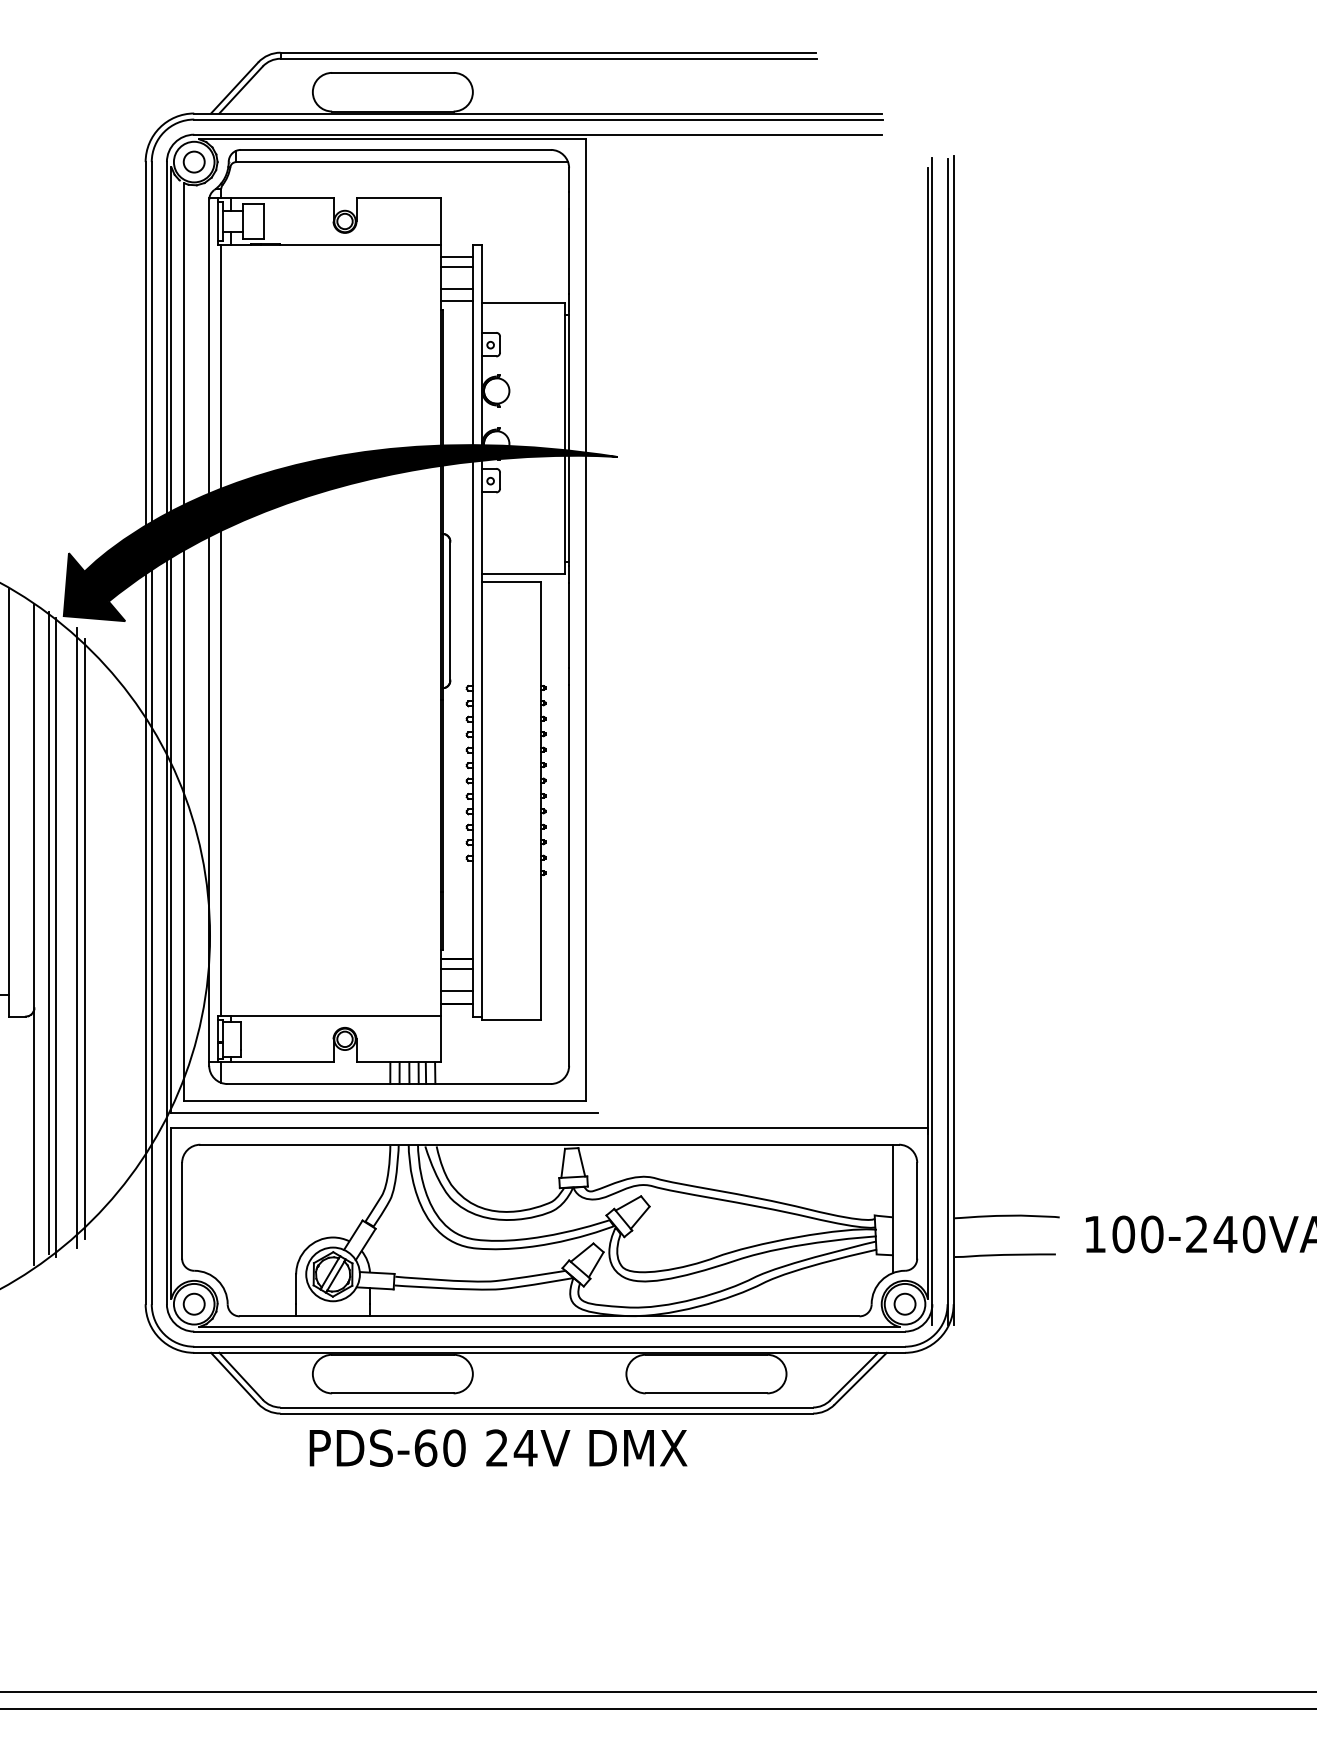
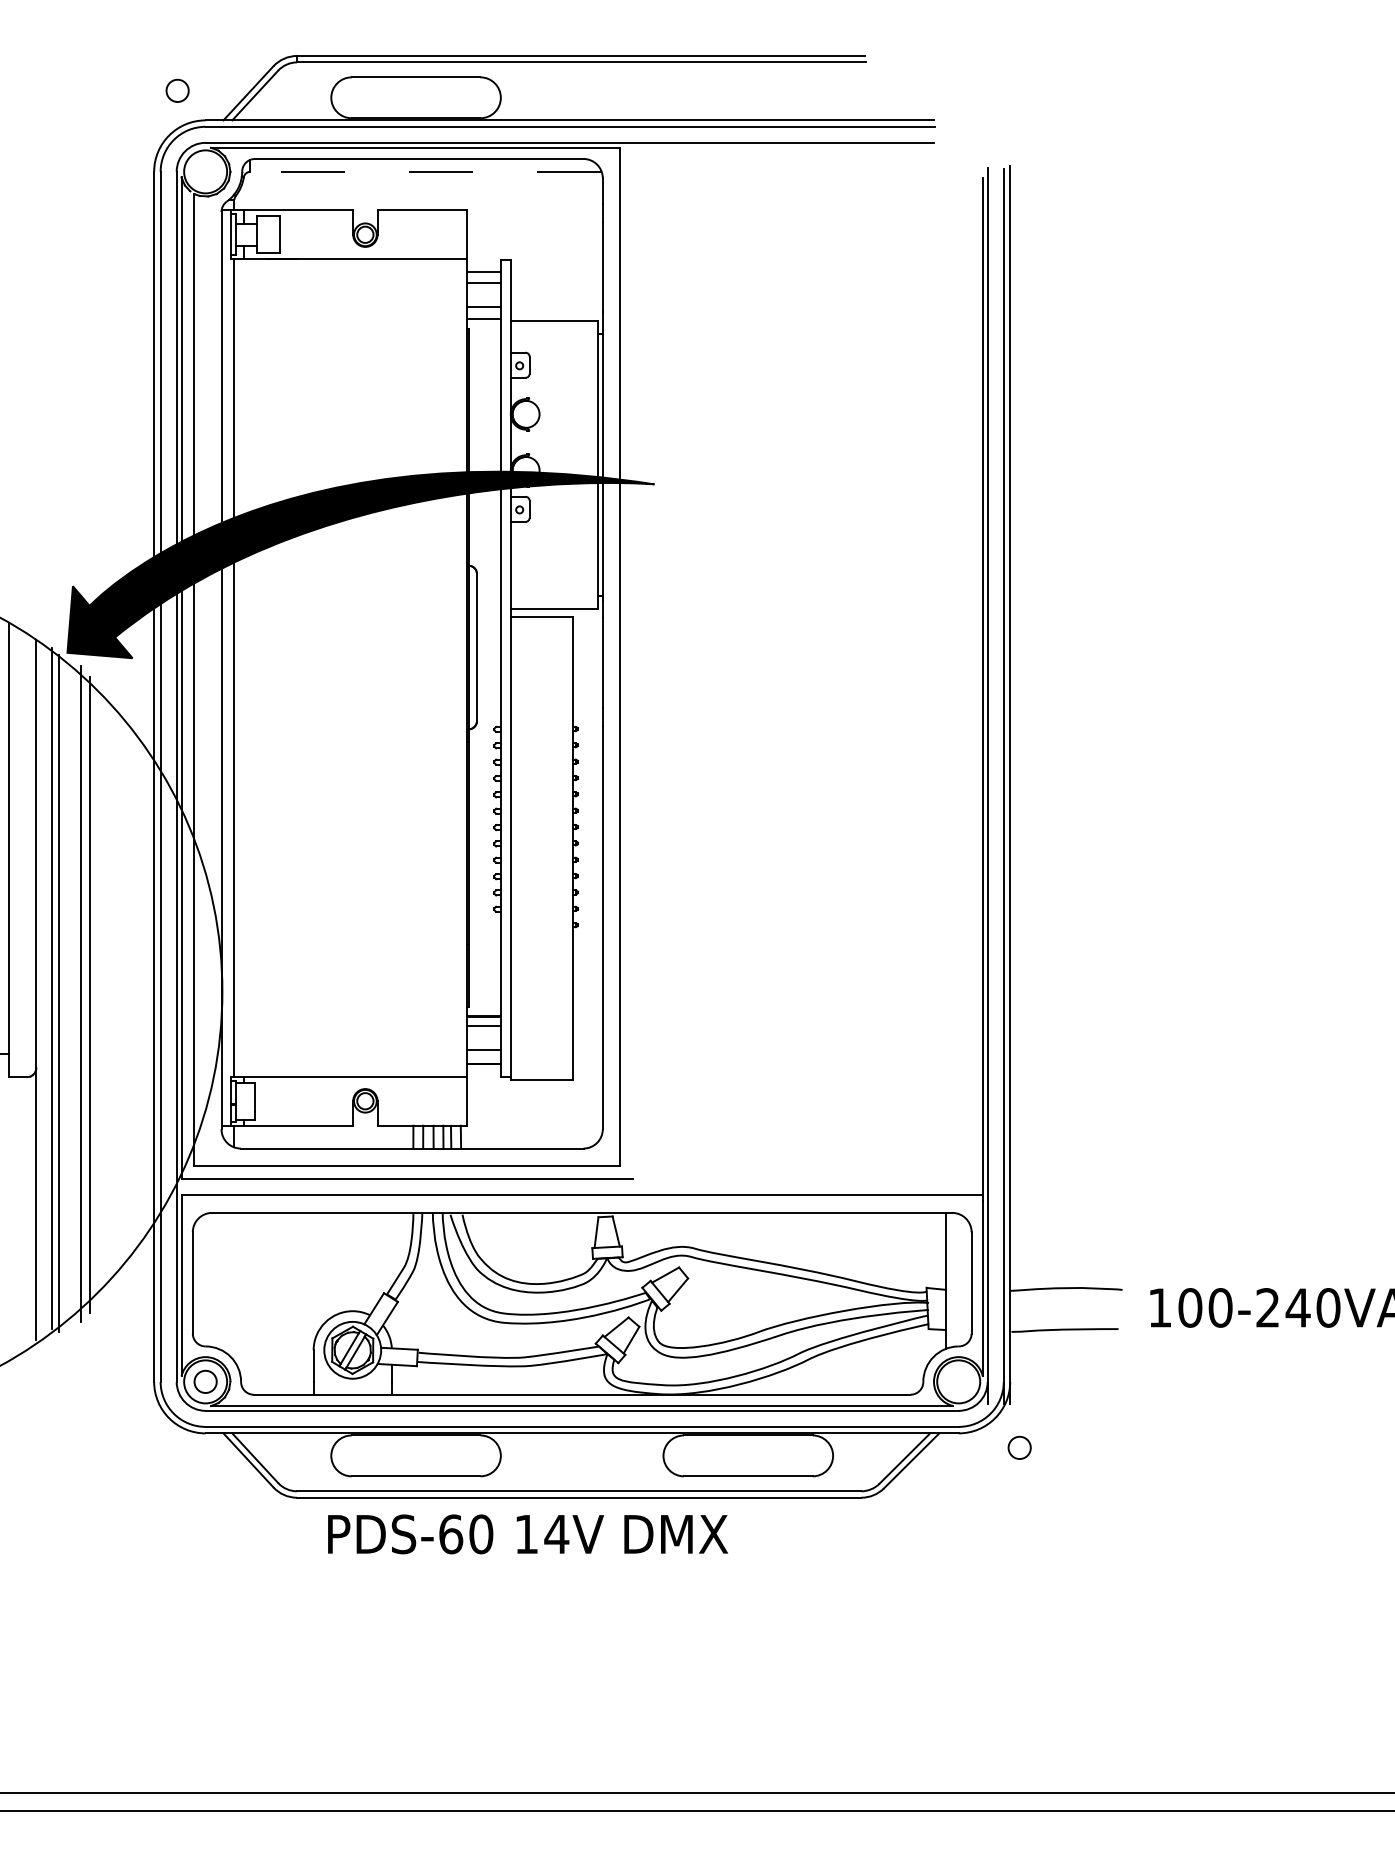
circle: (194, 161) -> (177, 90), moved
line: (401, 161) -> (425, 171), solid -> dashed
circle: (904, 1303) -> (1019, 1447), moved
text: (497, 1447) -> (526, 1533), 24V -> 14V

